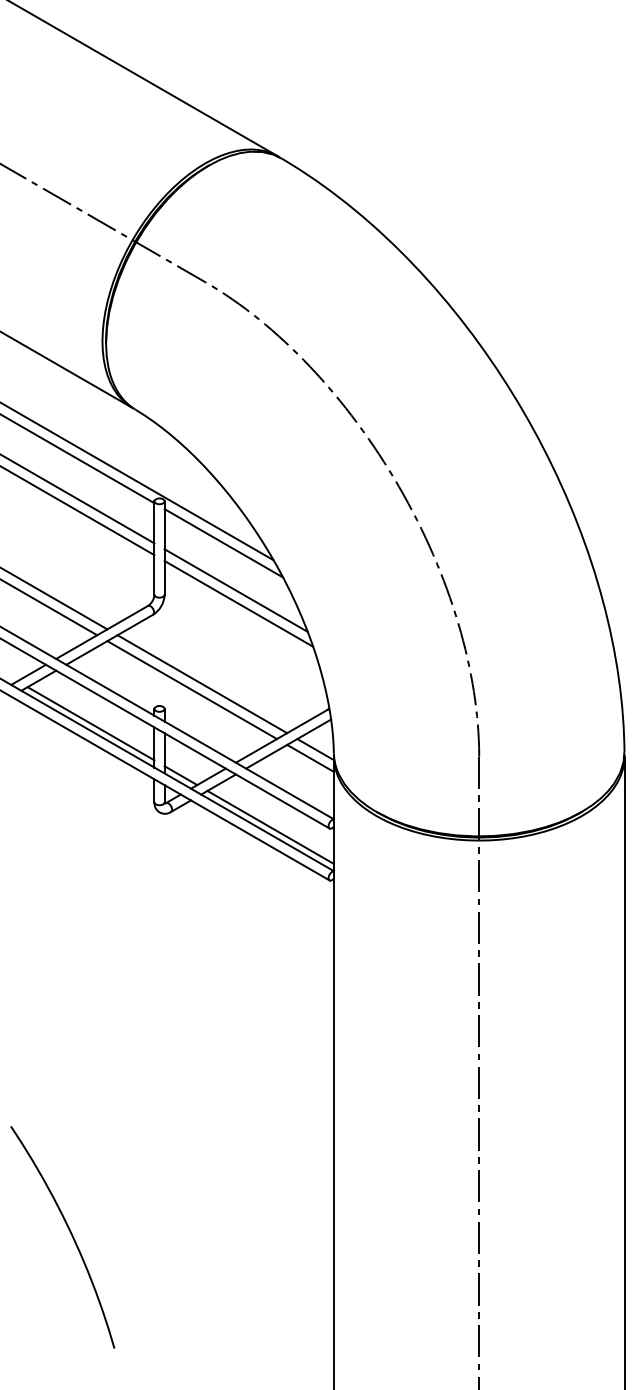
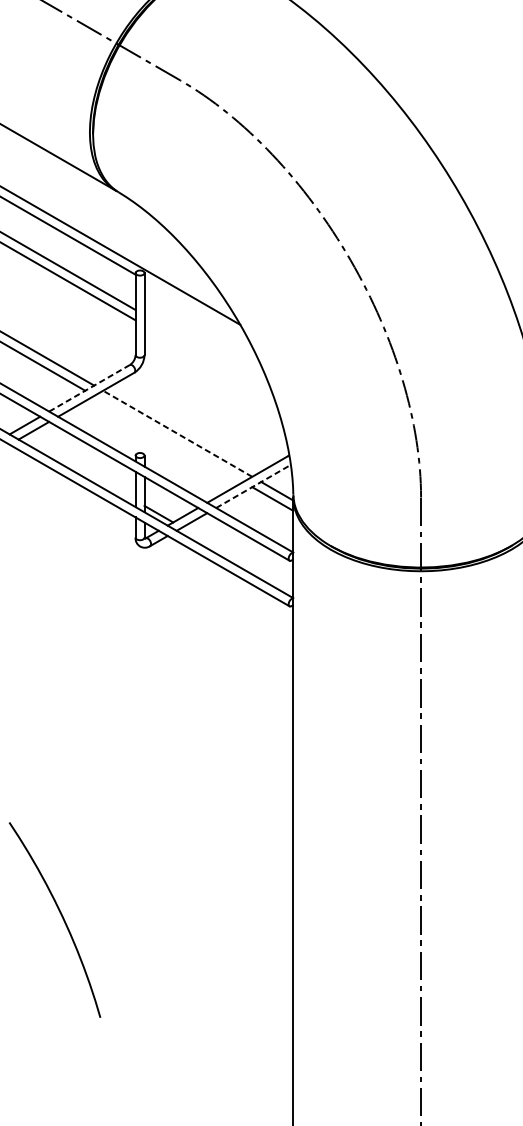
line: (223, 543) -> (196, 310), removed
line: (235, 590) -> (206, 351), removed
line: (238, 603) -> (209, 362), removed
line: (101, 632) -> (89, 388), solid -> dashed
line: (202, 684) -> (177, 434), solid -> dashed
line: (192, 690) -> (169, 439), removed
line: (90, 723) -> (79, 468), removed
line: (289, 743) -> (254, 485), solid -> dashed
line: (270, 826) -> (237, 558), removed

